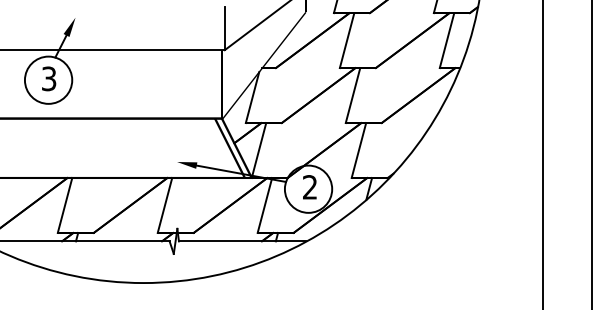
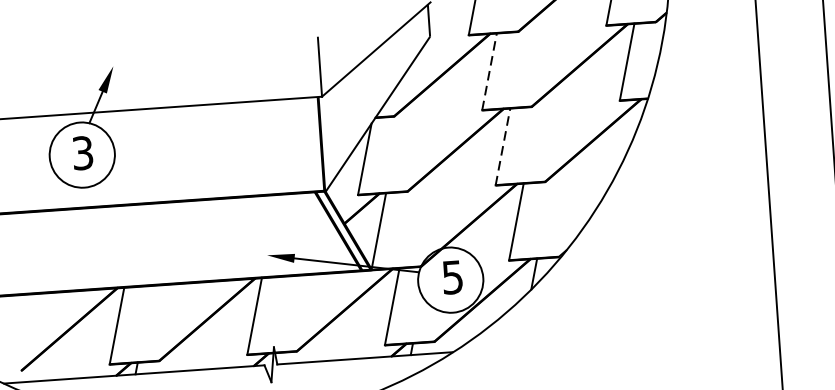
line: (347, 40) -> (490, 71), solid -> dashed
line: (353, 95) -> (503, 146), solid -> dashed
text: (309, 187) -> (451, 277), 2 -> 5

